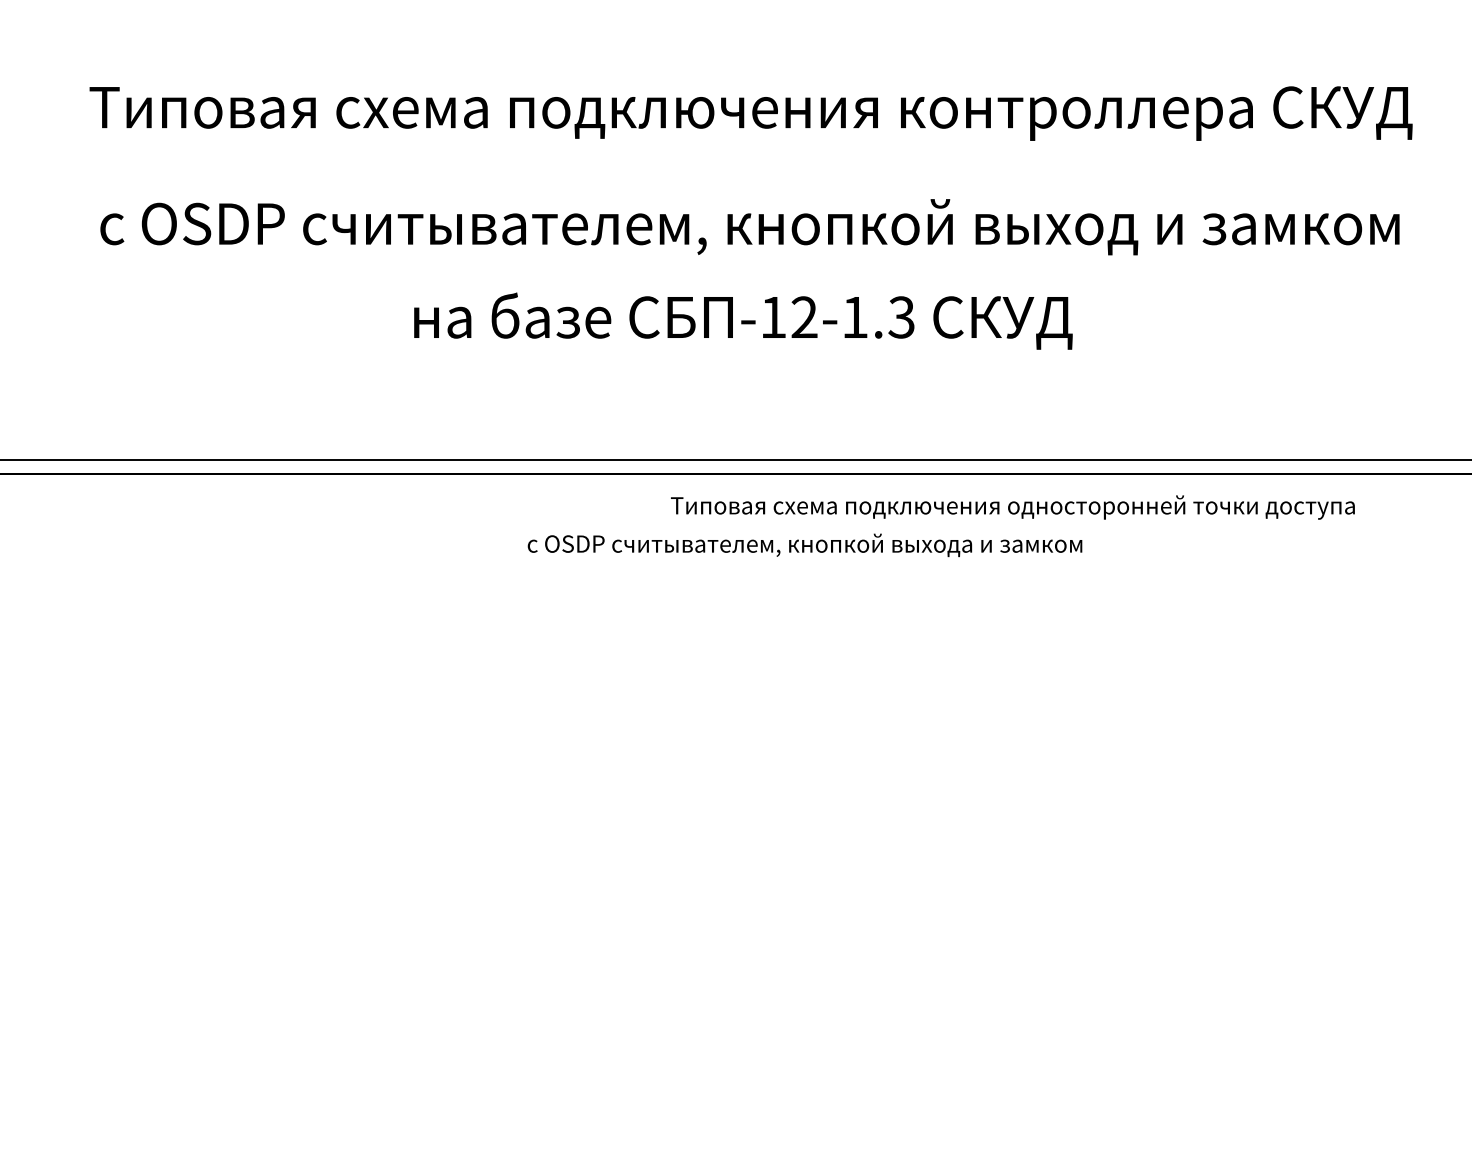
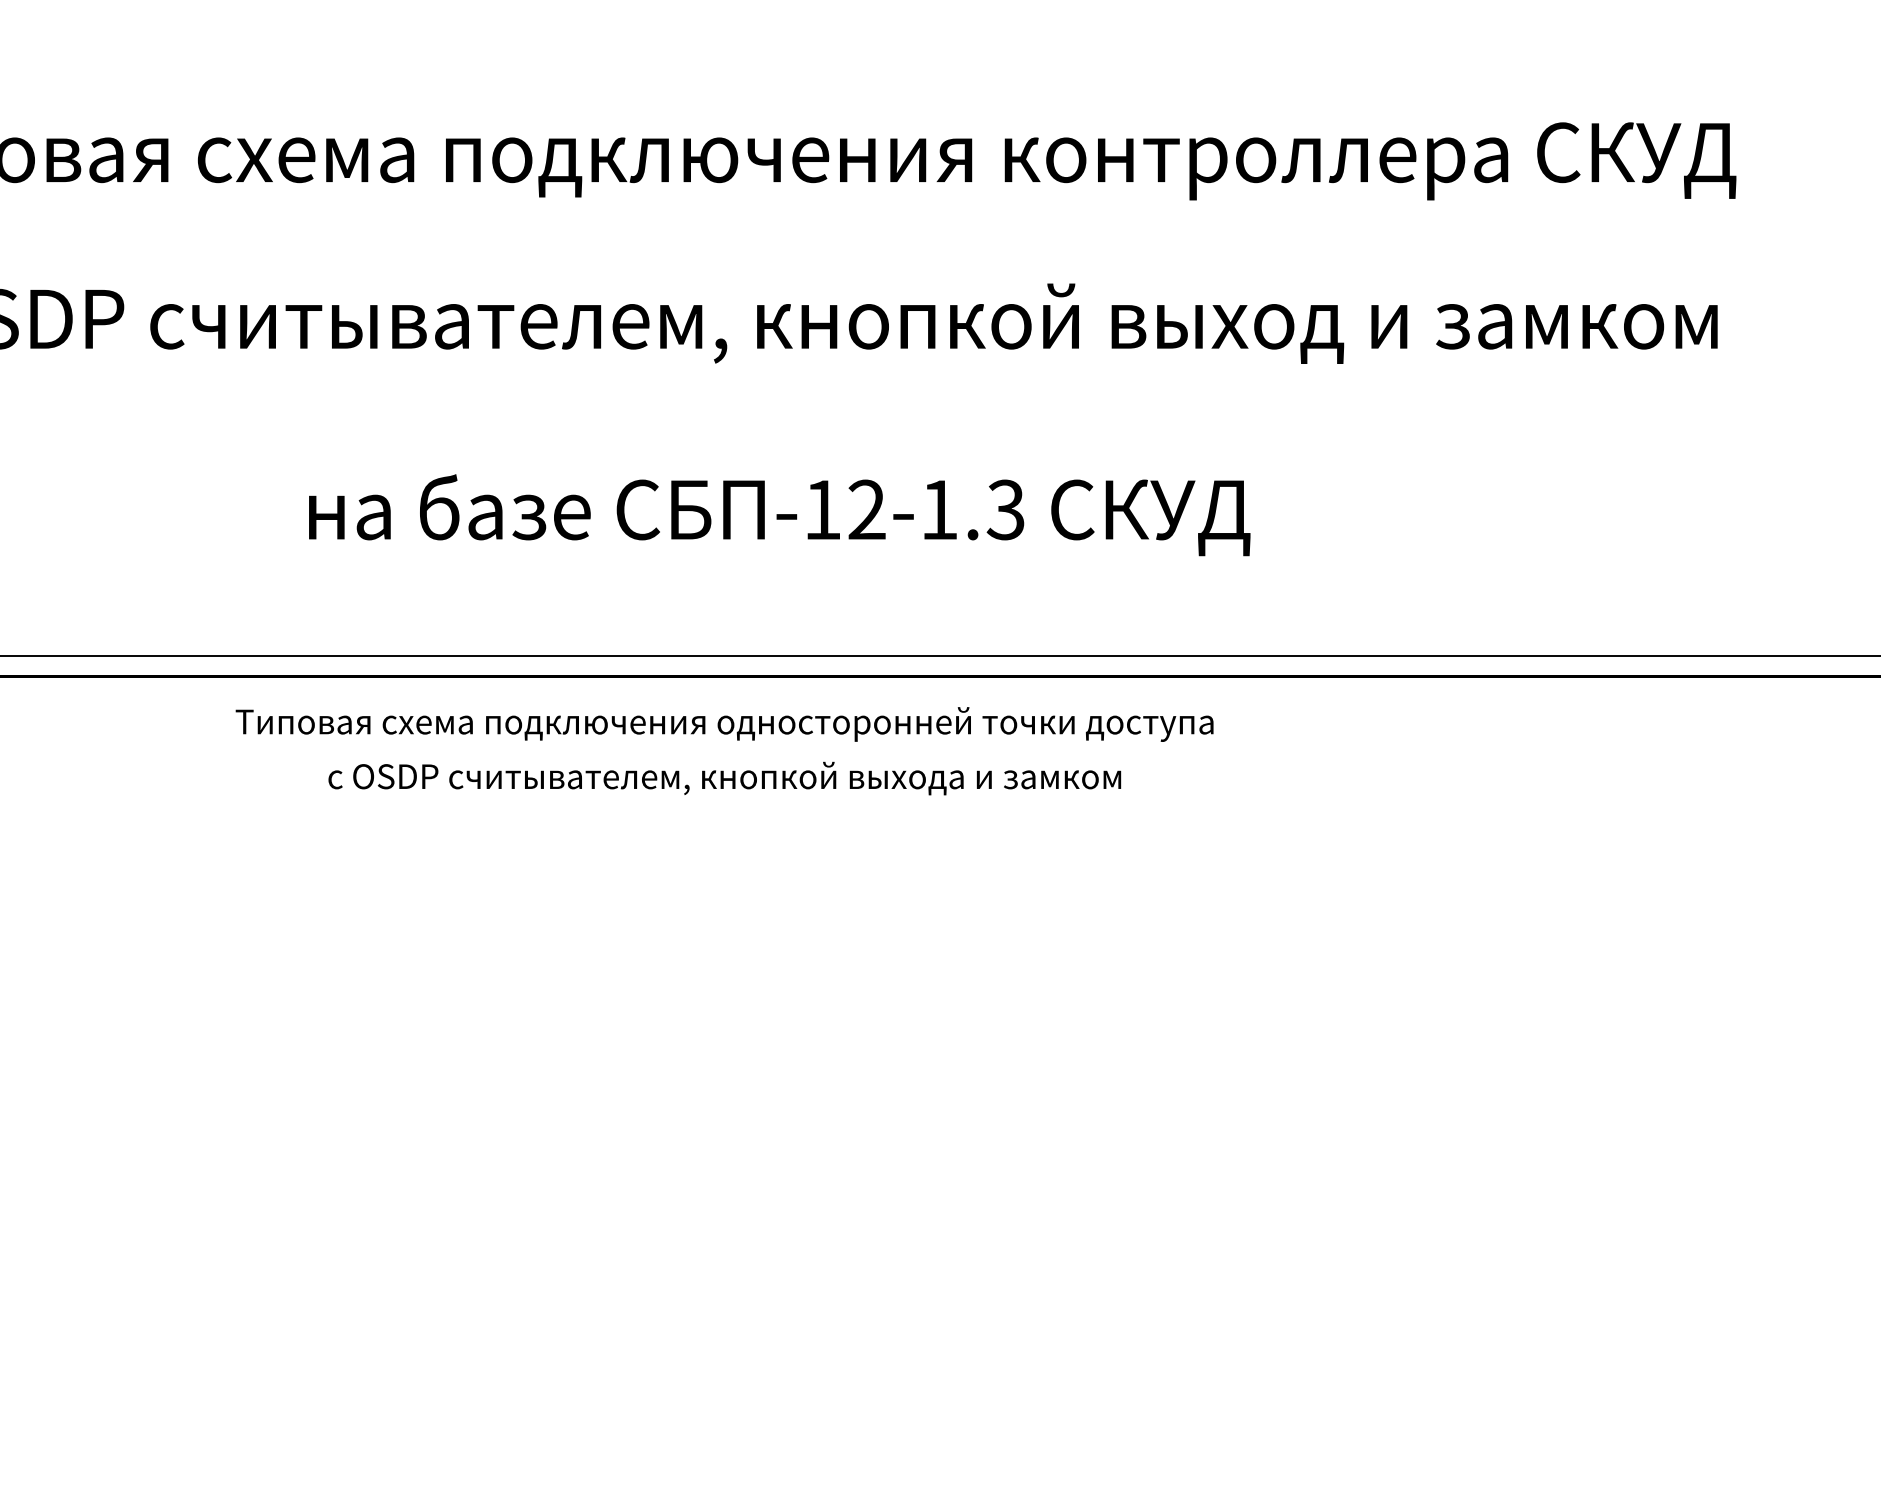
text: (743, 320) -> (779, 514), moved
text: (1012, 507) -> (724, 724), moved
text: (804, 545) -> (724, 778), moved

